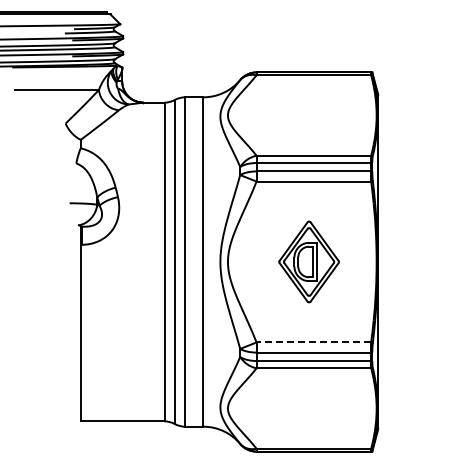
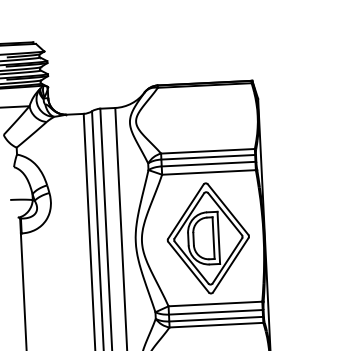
part: (308, 261) -> (207, 238), size x1.67
line: (313, 342) -> (215, 304), dashed -> solid

